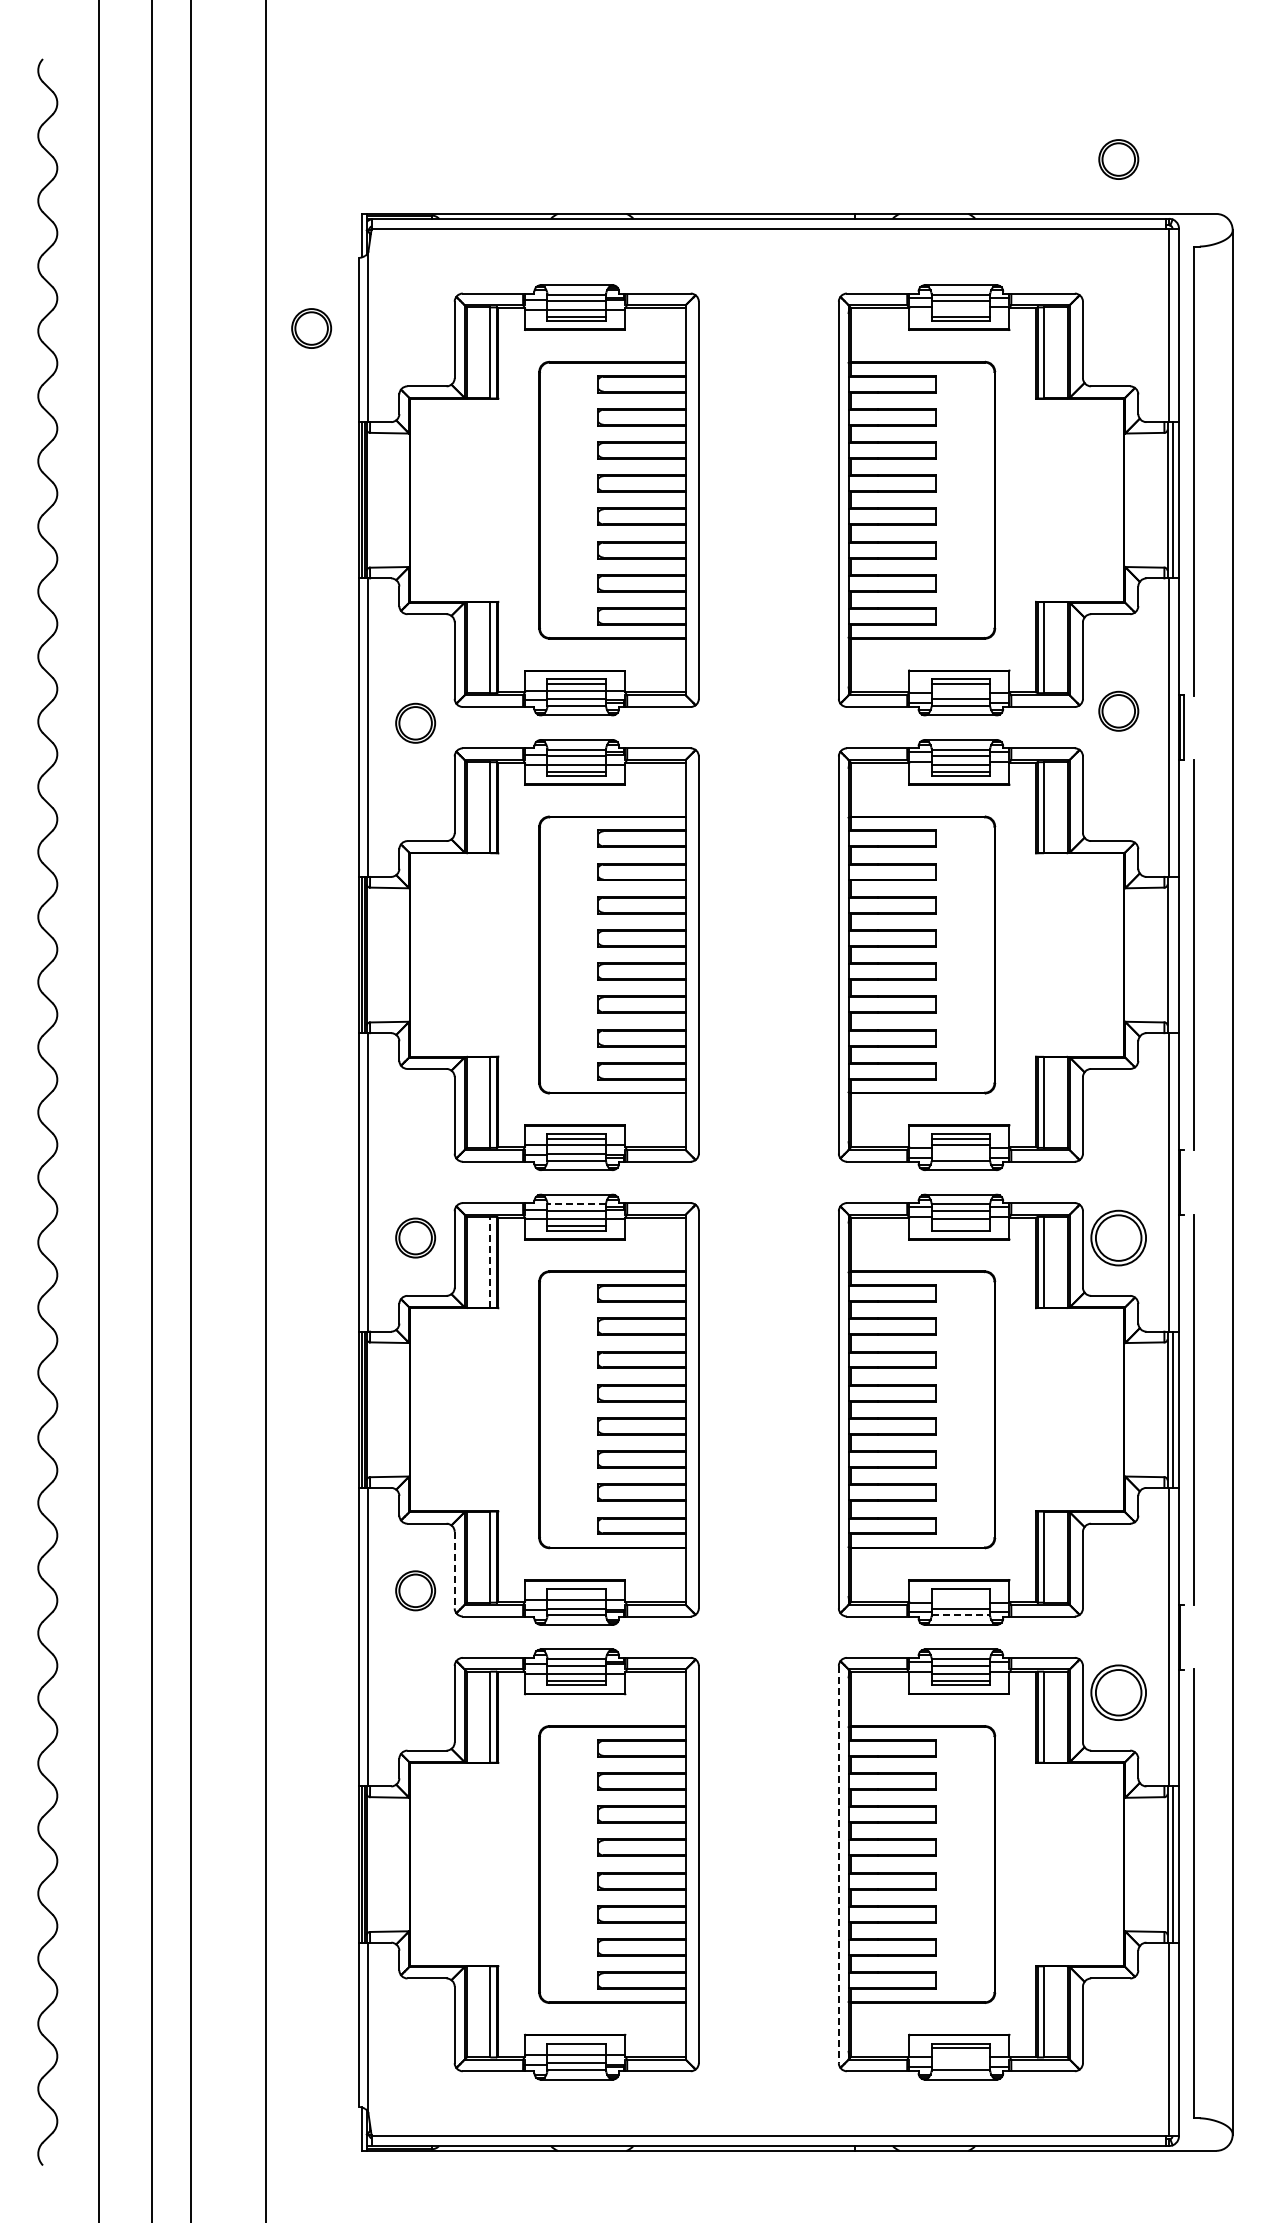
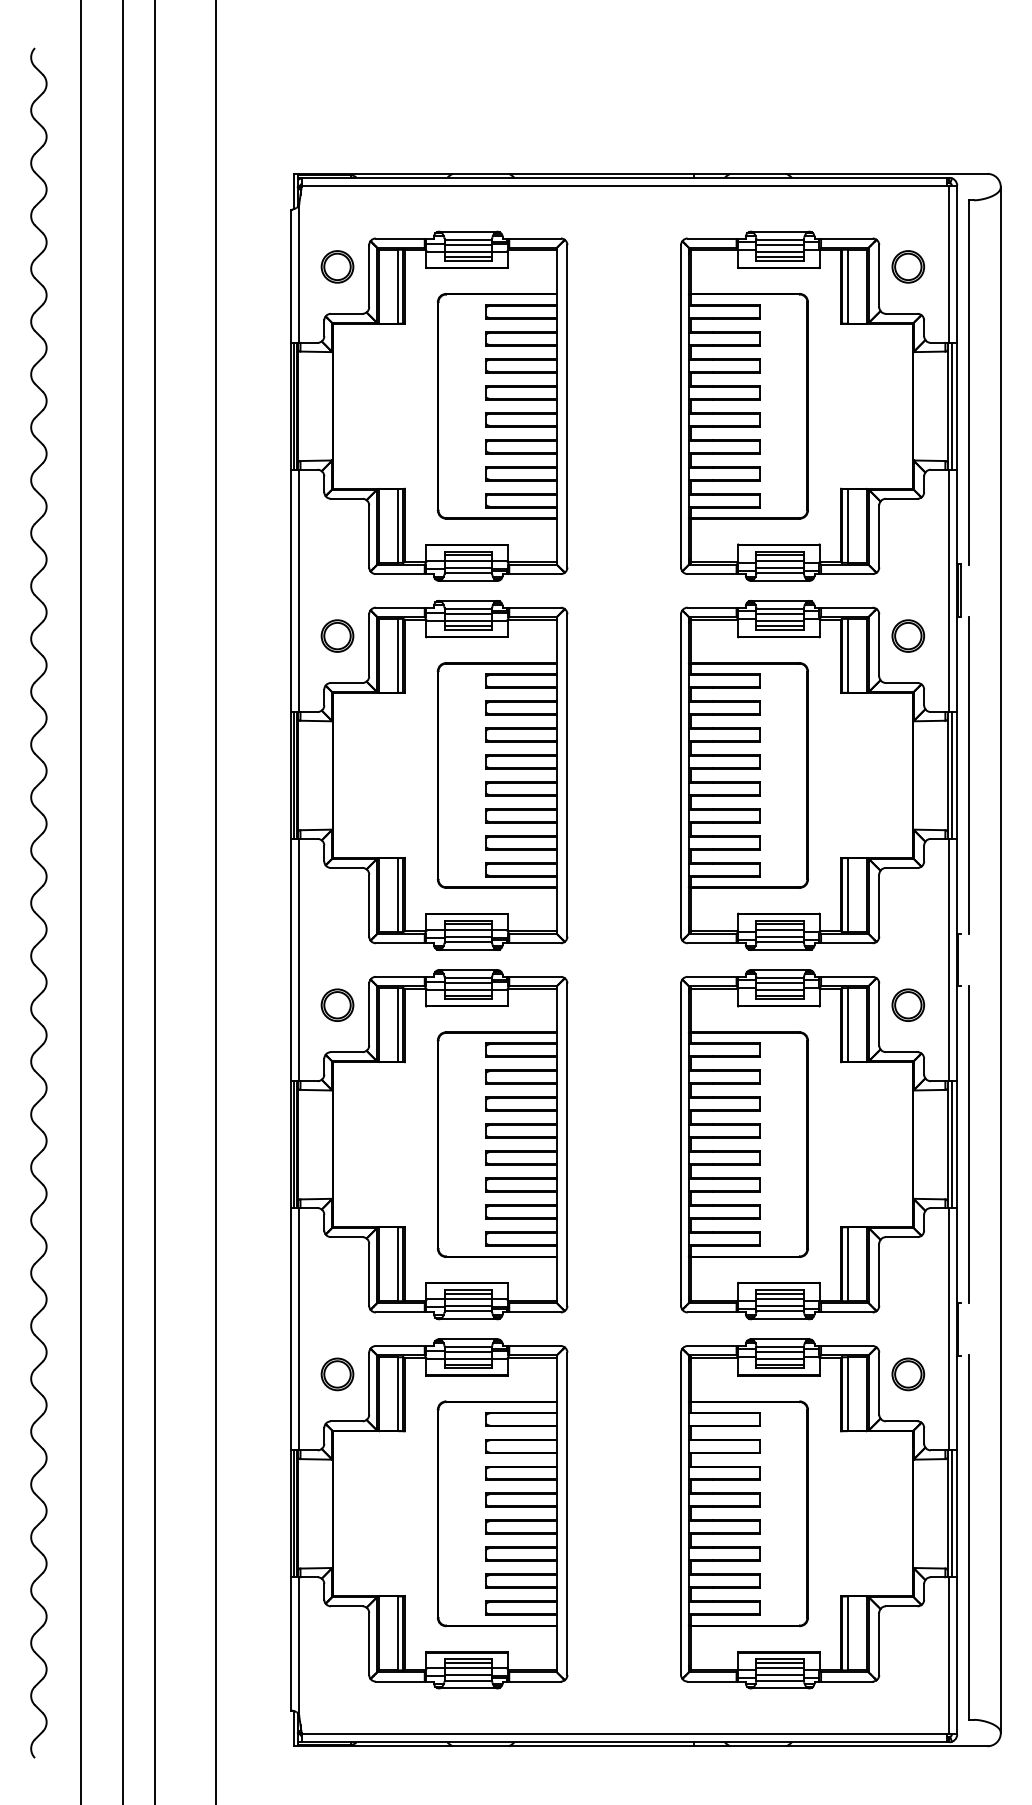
part: (1118, 159) -> (908, 266), moved
line: (960, 309) -> (779, 251), added
part: (311, 328) -> (337, 266), moved
line: (960, 690) -> (779, 560), added
part: (1118, 710) -> (908, 635), moved
part: (415, 722) -> (337, 635), moved
line: (1172, 954) -> (951, 775), added
line: (960, 1153) -> (779, 936), added
line: (576, 1204) -> (468, 977), dashed -> solid
line: (960, 1226) -> (779, 995), added
part: (1118, 1237) -> (908, 1004), size x0.71
line: (490, 1262) -> (398, 1025), dashed -> solid
line: (454, 1570) -> (369, 1275), dashed -> solid
part: (415, 1590) -> (337, 1374), moved
line: (576, 1593) -> (468, 1293), added
line: (960, 1593) -> (779, 1293), added
line: (960, 1600) -> (779, 1299), added
line: (961, 1615) -> (780, 1311), dashed -> solid
part: (1118, 1692) -> (908, 1374), size x0.71
line: (838, 1864) -> (680, 1513), dashed -> solid
line: (576, 2048) -> (468, 1663), added
line: (960, 2054) -> (779, 1668), added
line: (960, 2063) -> (779, 1675), added

